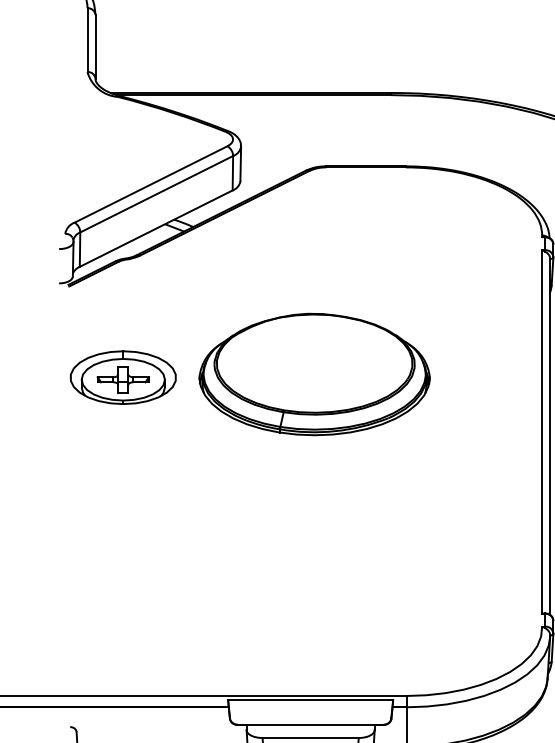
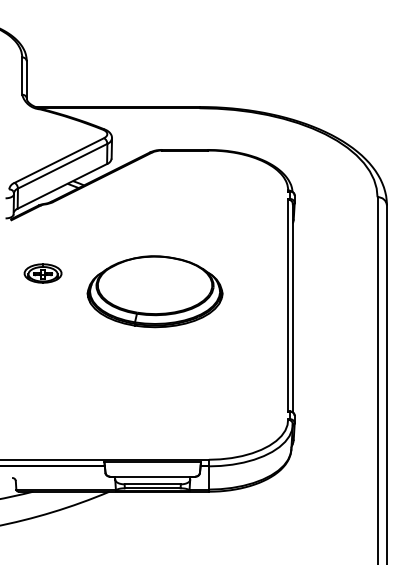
part: (313, 374) -> (154, 291), moved
part: (122, 377) -> (42, 273), size x0.6

